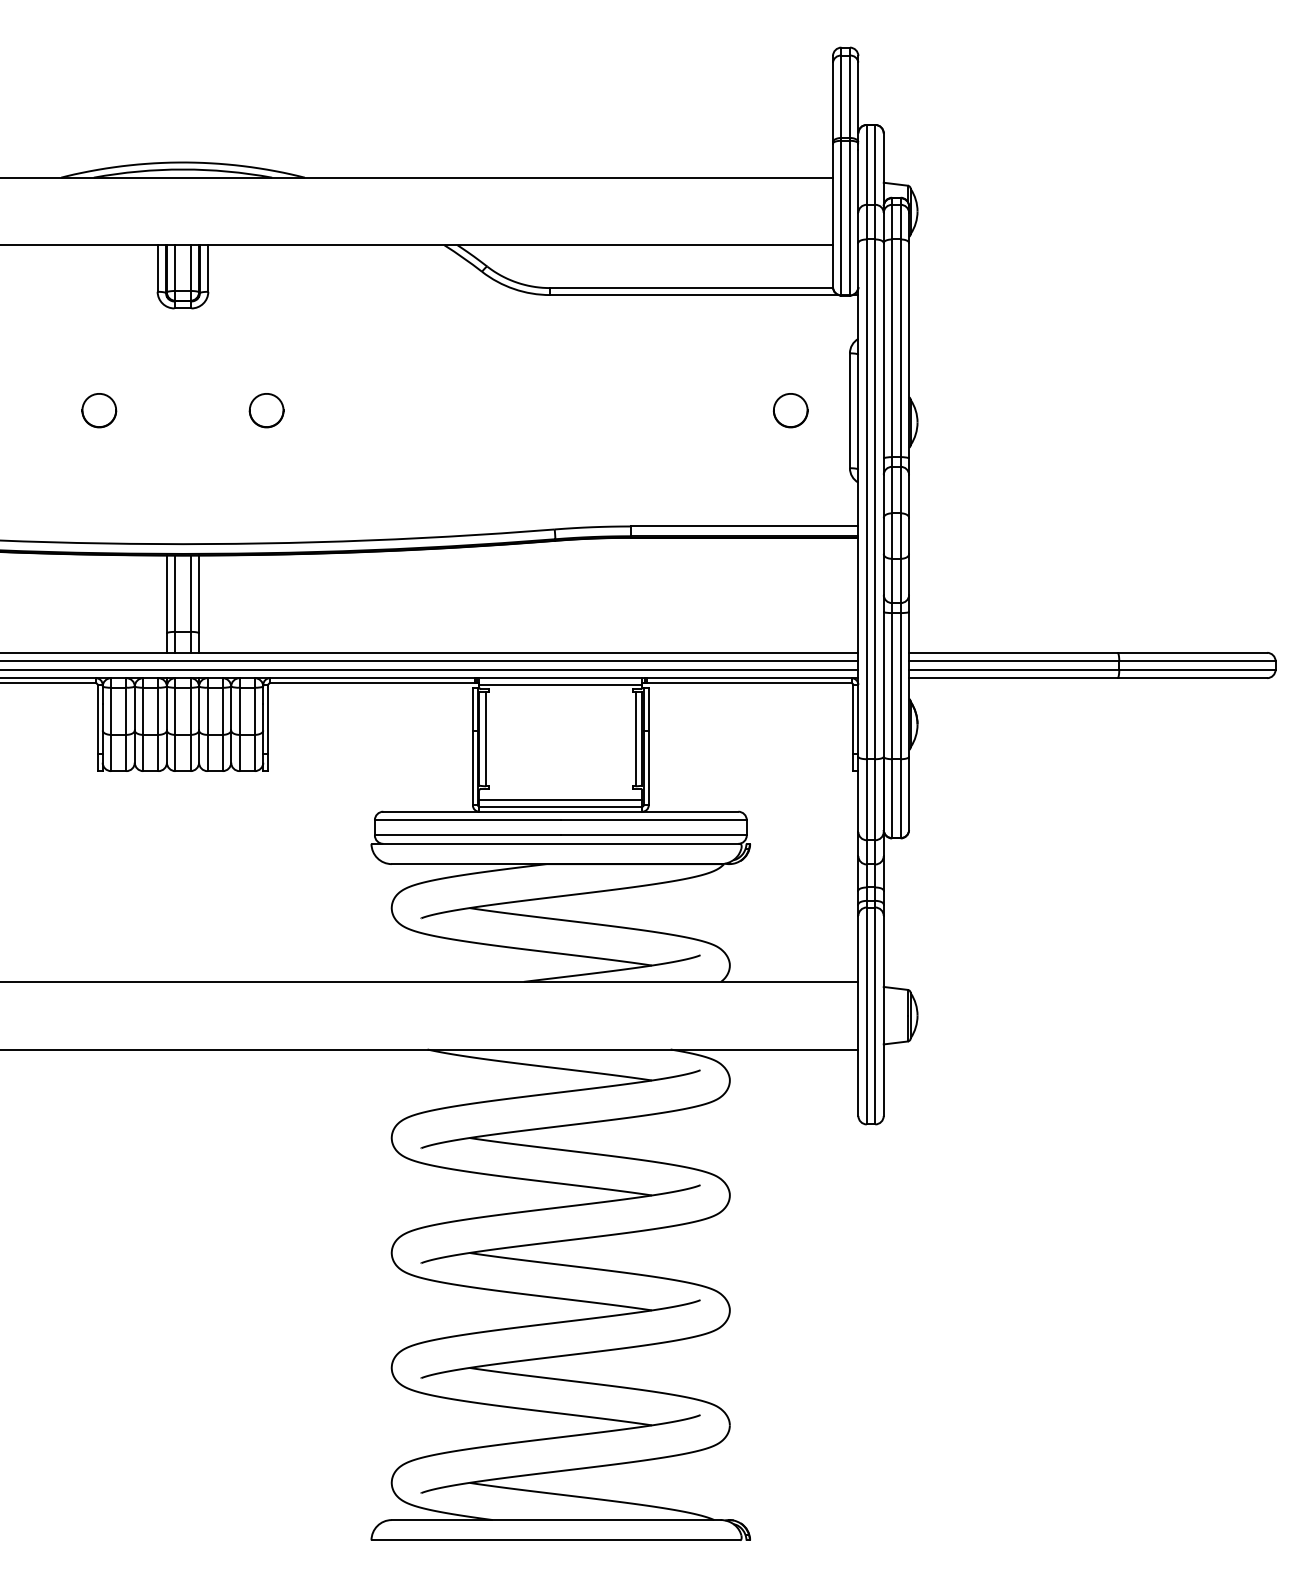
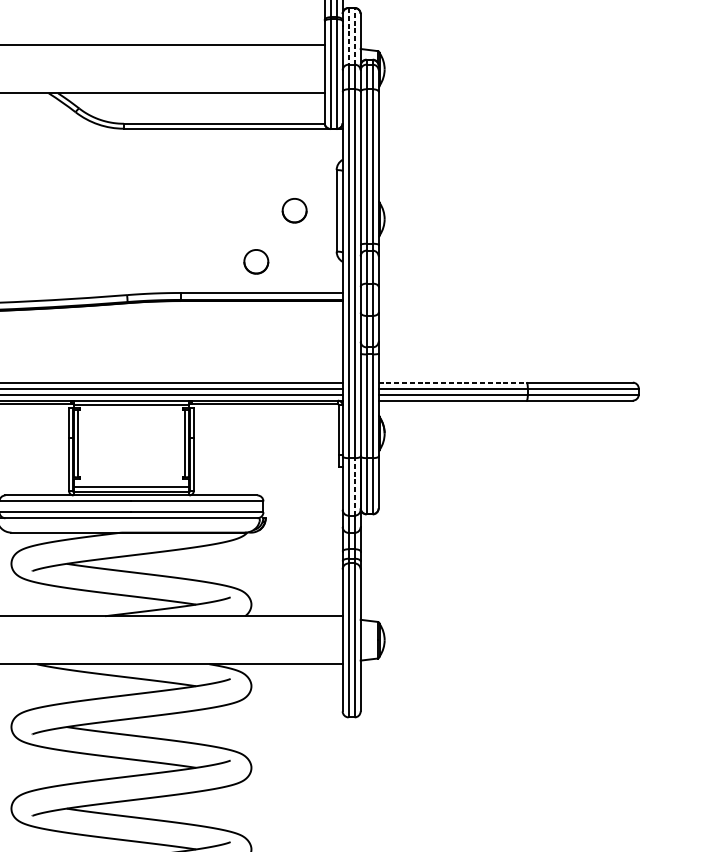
line: (866, 164) -> (348, 36), solid -> dashed
line: (875, 164) -> (354, 36), solid -> dashed
part: (736, 482) -> (256, 261), added
line: (1013, 652) -> (452, 382), solid -> dashed
line: (875, 799) -> (354, 486), solid -> dashed

